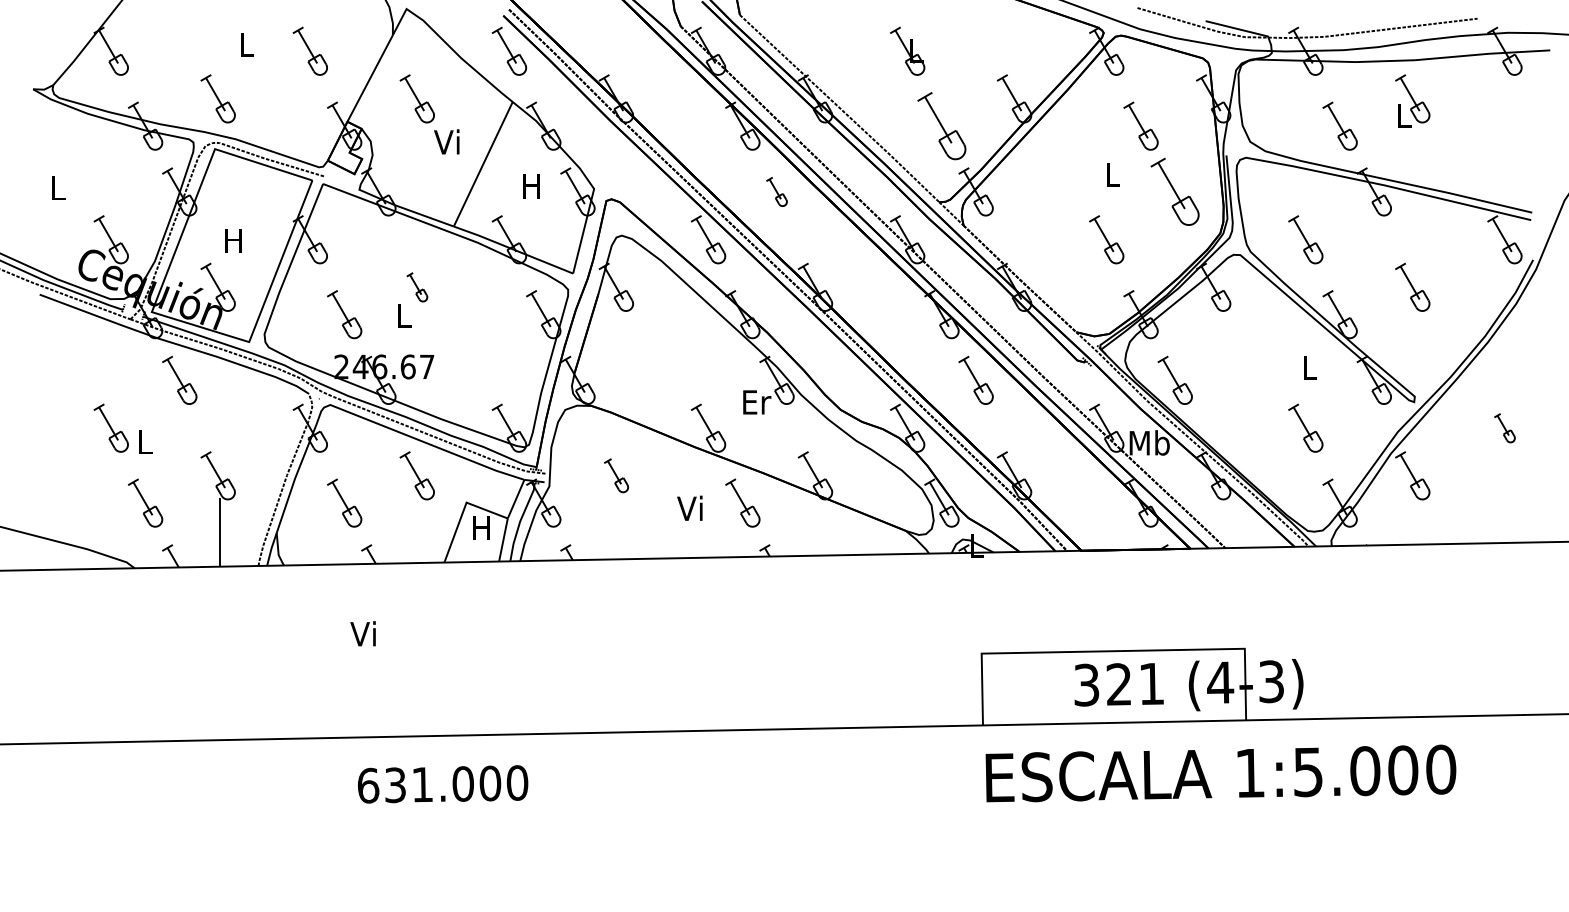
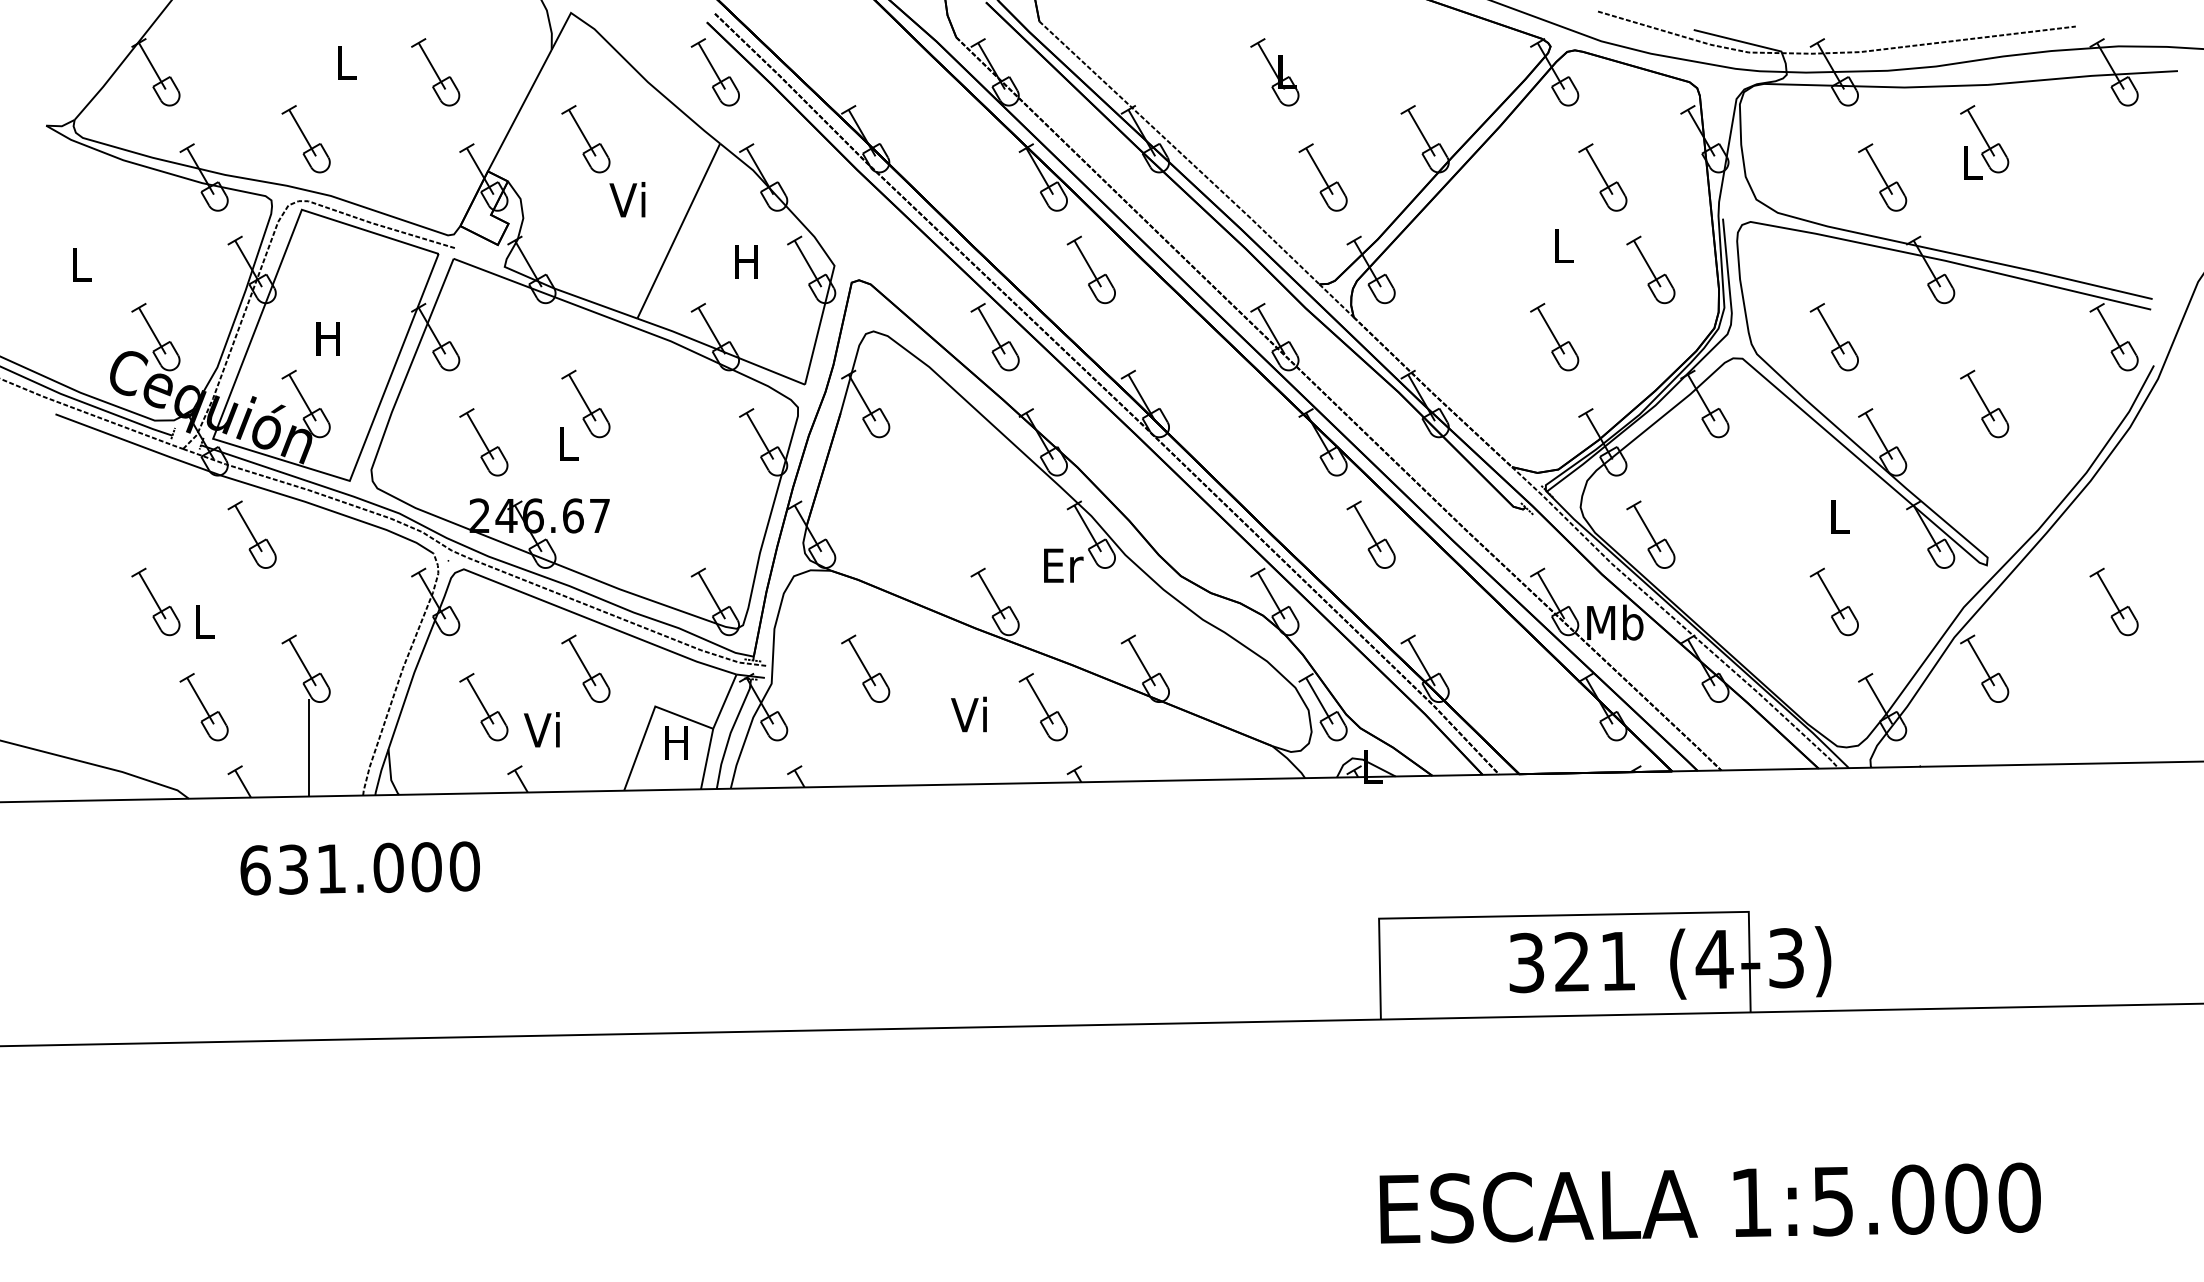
part: (941, 126) -> (1322, 177), size x0.71
part: (776, 191) -> (1090, 269), size x1.67
part: (1174, 191) -> (1650, 269), size x0.71
part: (416, 286) -> (585, 403), size x1.67
part: (1504, 427) -> (2113, 601), size x1.67
part: (616, 475) -> (865, 668), size x1.43
text: (362, 633) -> (541, 729), moved
text: (1220, 773) -> (1709, 1202), moved
text: (442, 784) -> (359, 868), moved

